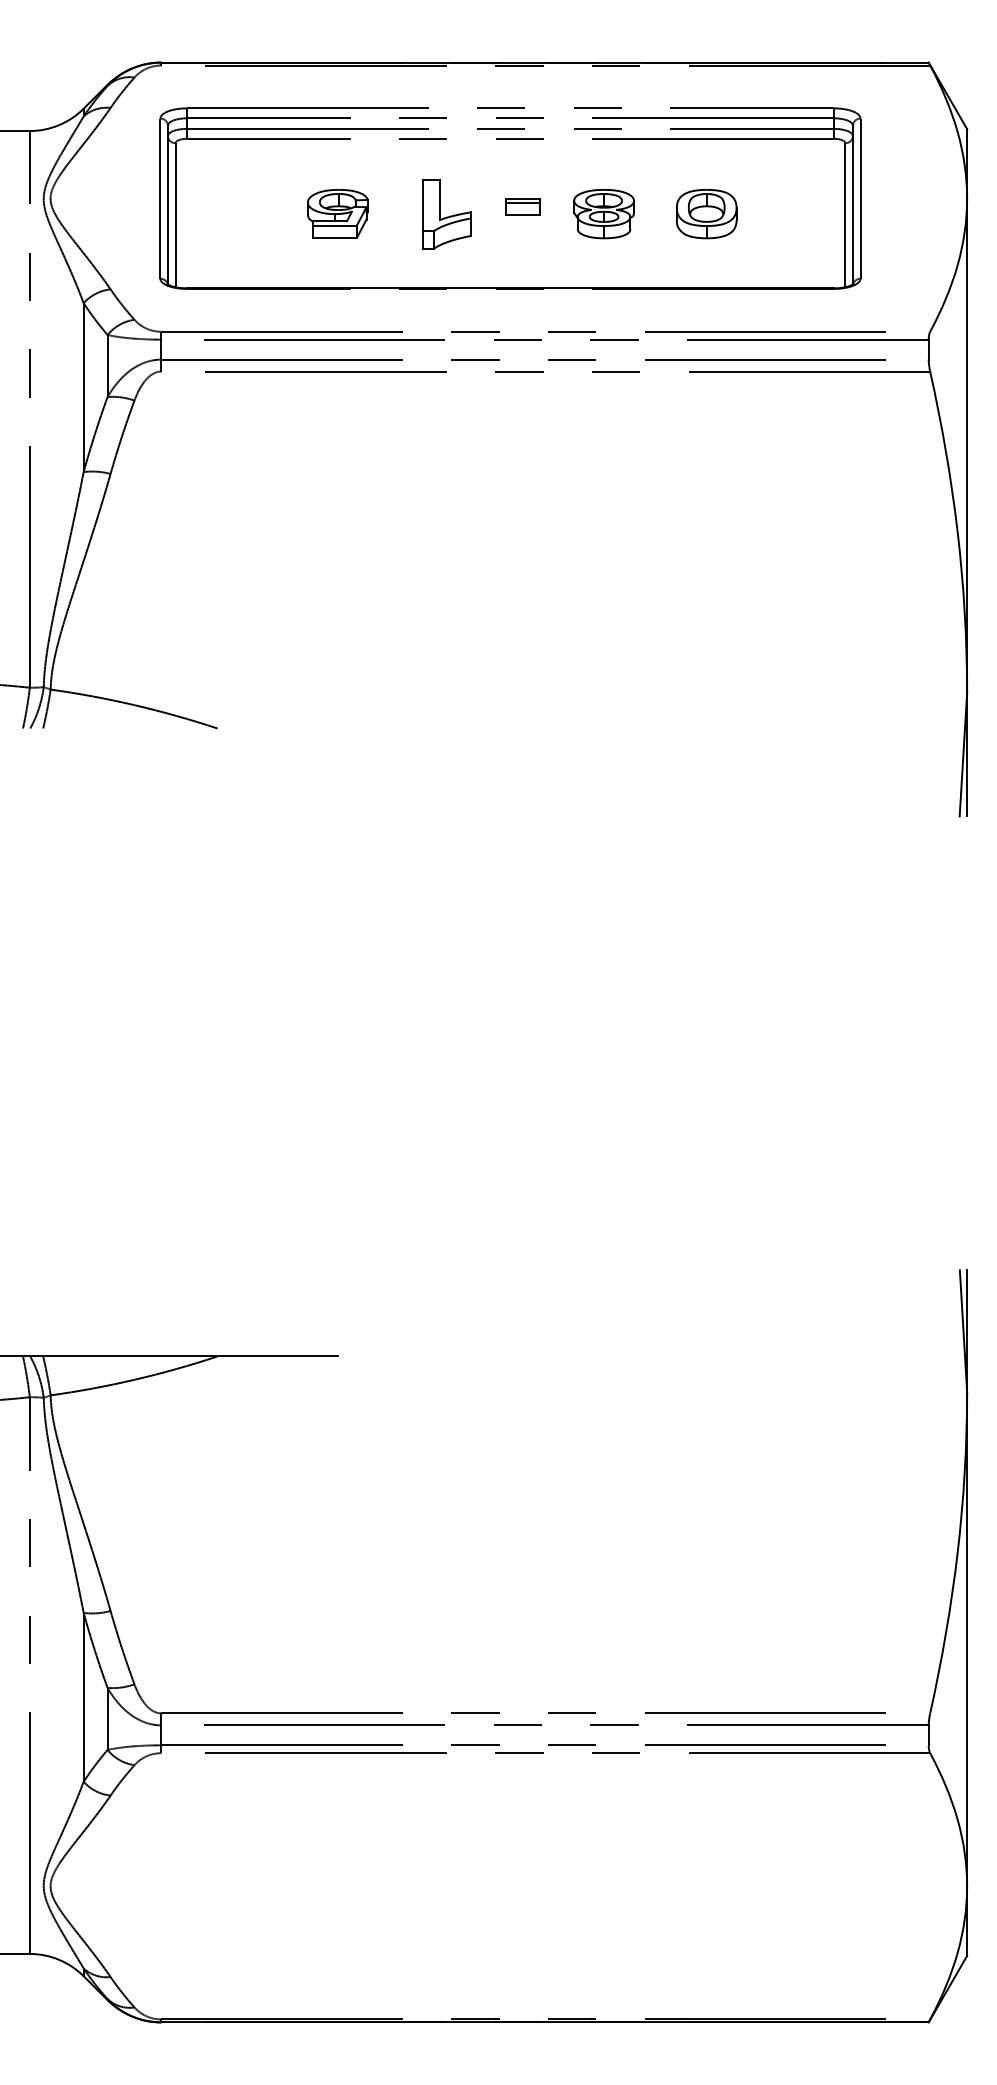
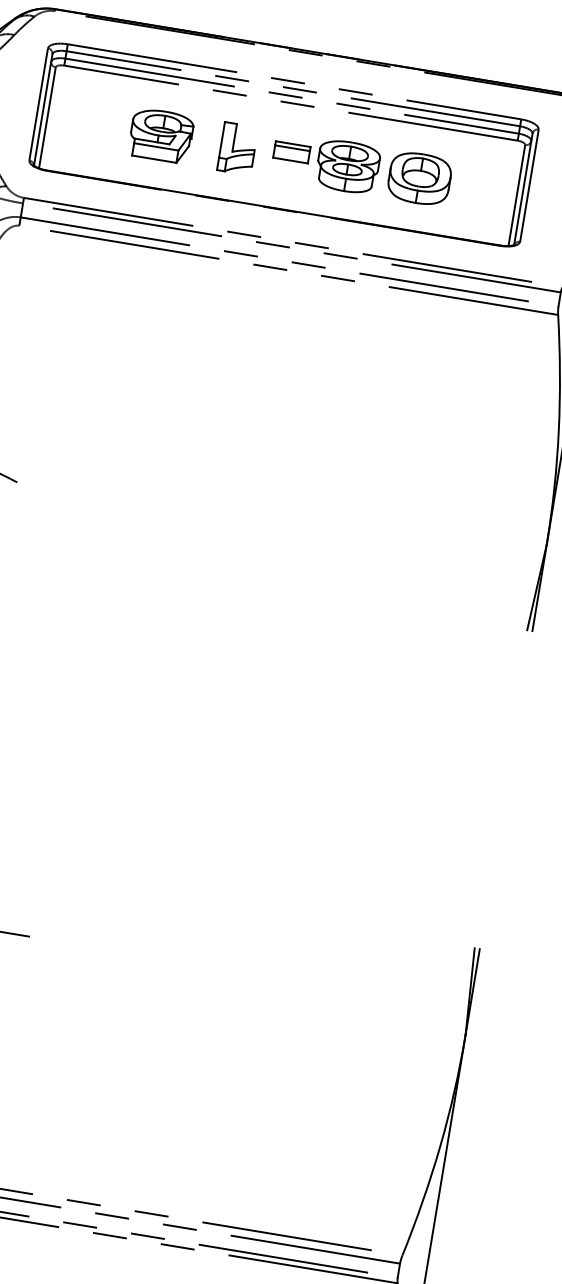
part: (522, 206) -> (291, 151), size x1.43
part: (337, 213) -> (161, 135), size x1.43
part: (603, 213) -> (347, 166), size x1.43
part: (706, 213) -> (419, 178), size x1.43

